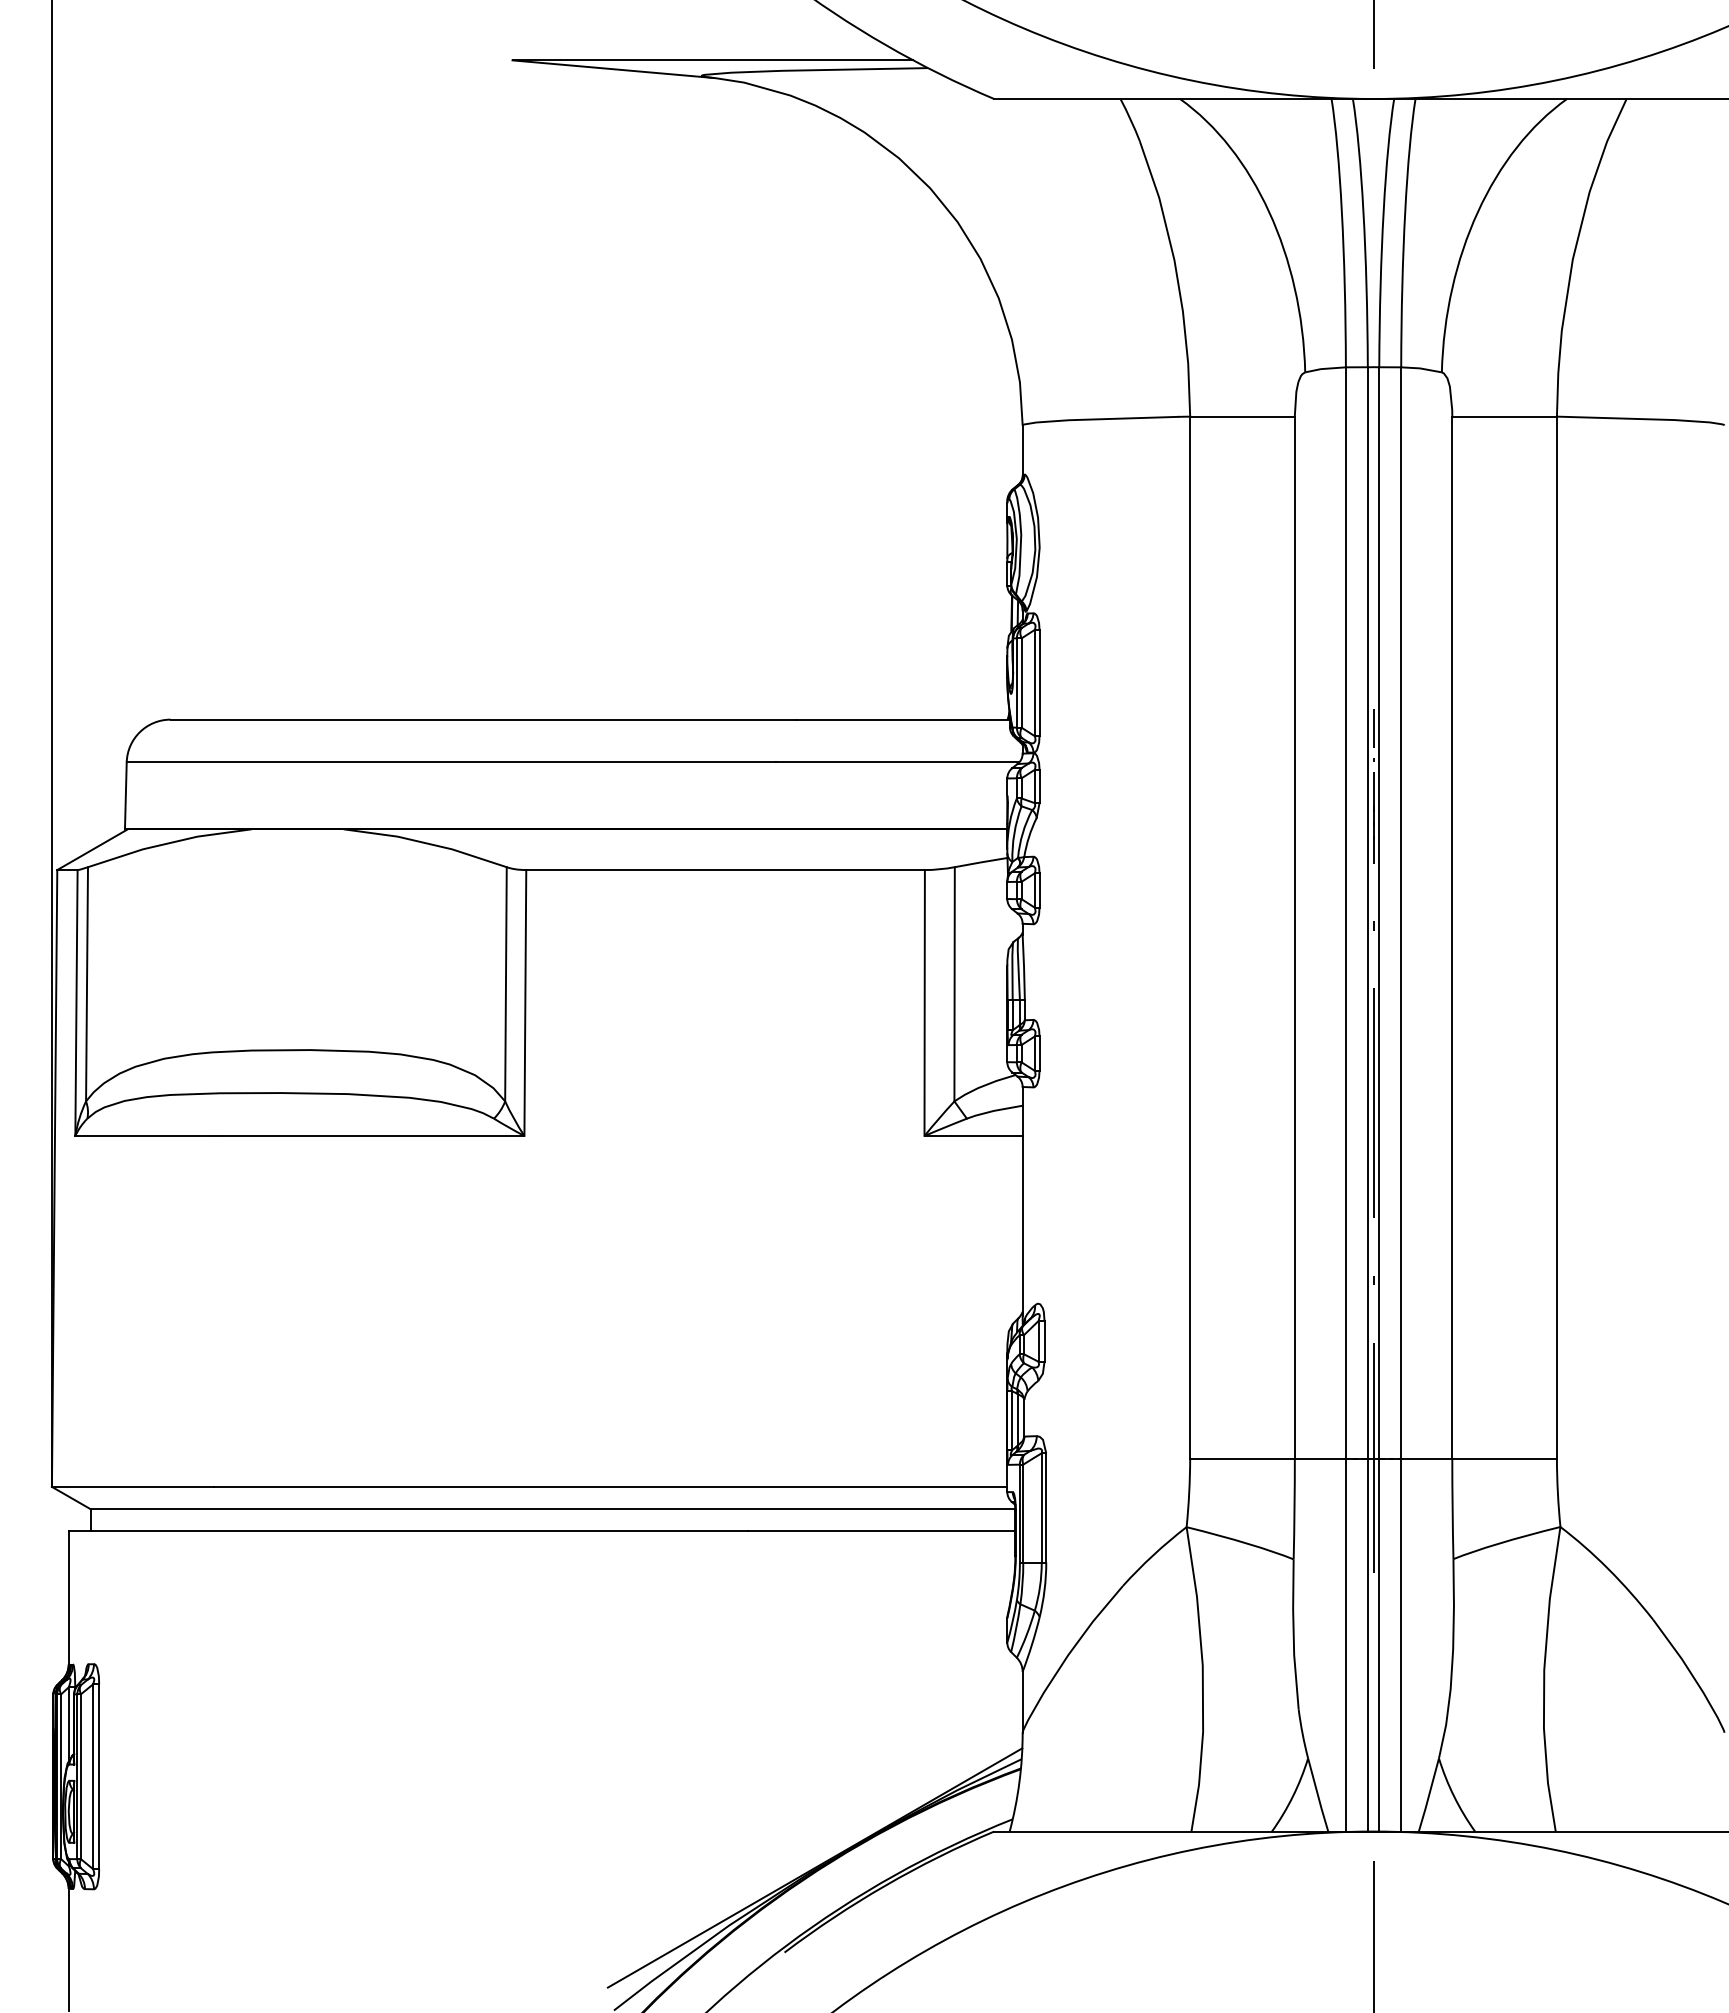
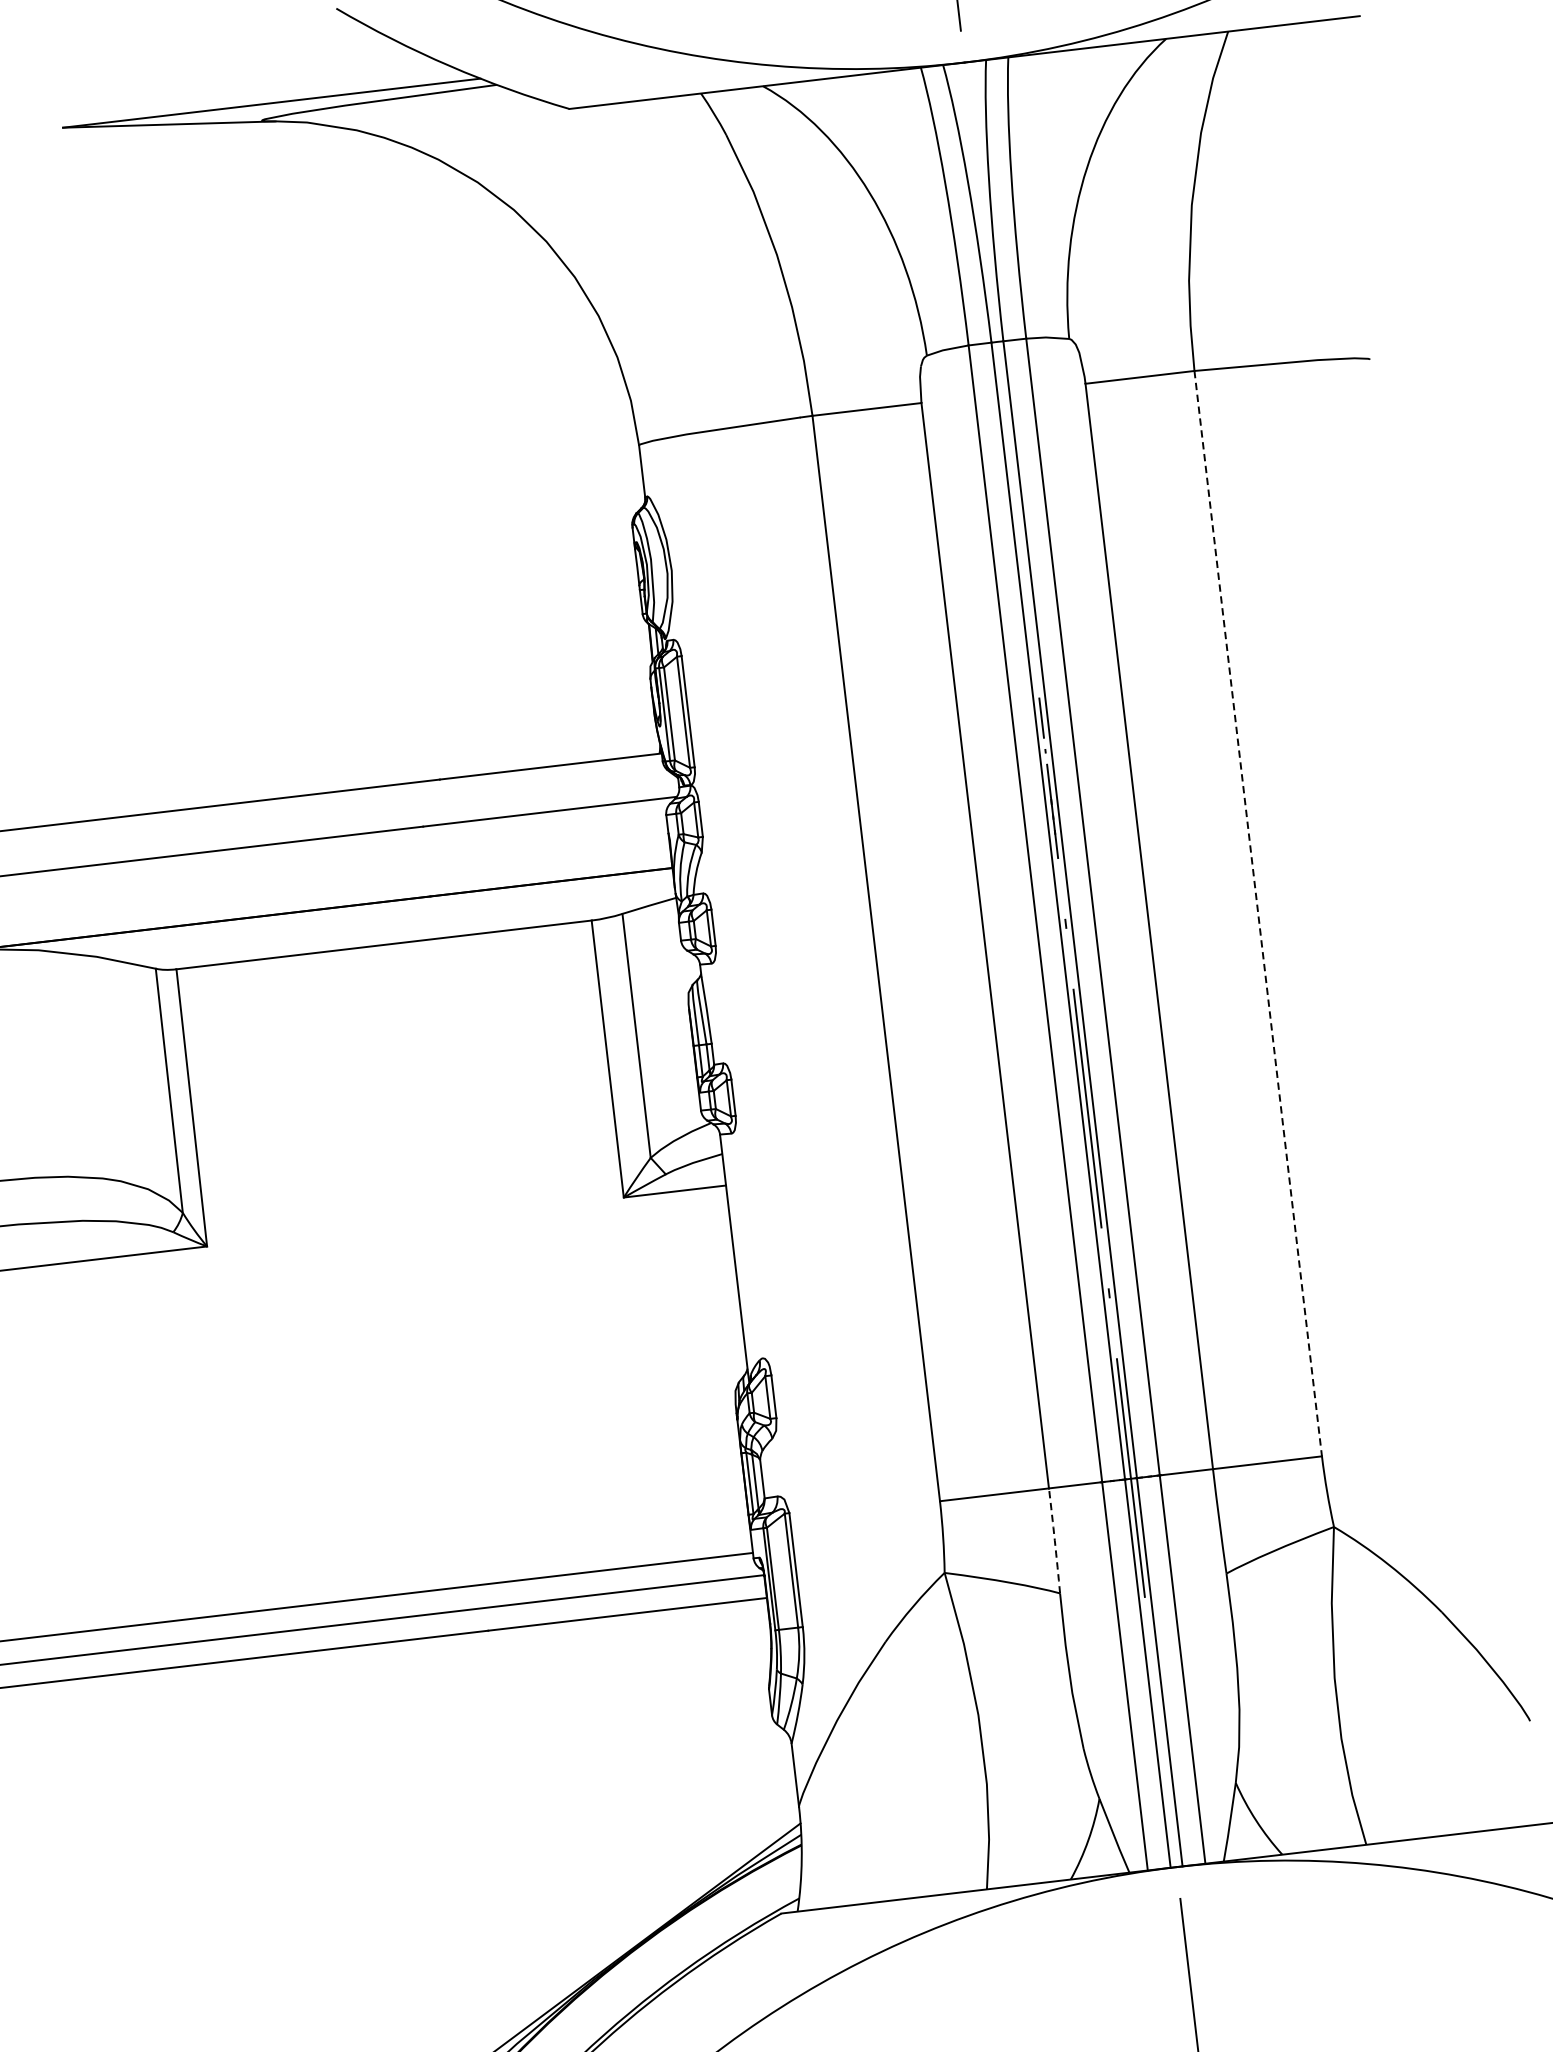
line: (1556, 938) -> (1257, 914), solid -> dashed
arc: (1294, 1509) -> (1054, 1541), solid -> dashed

